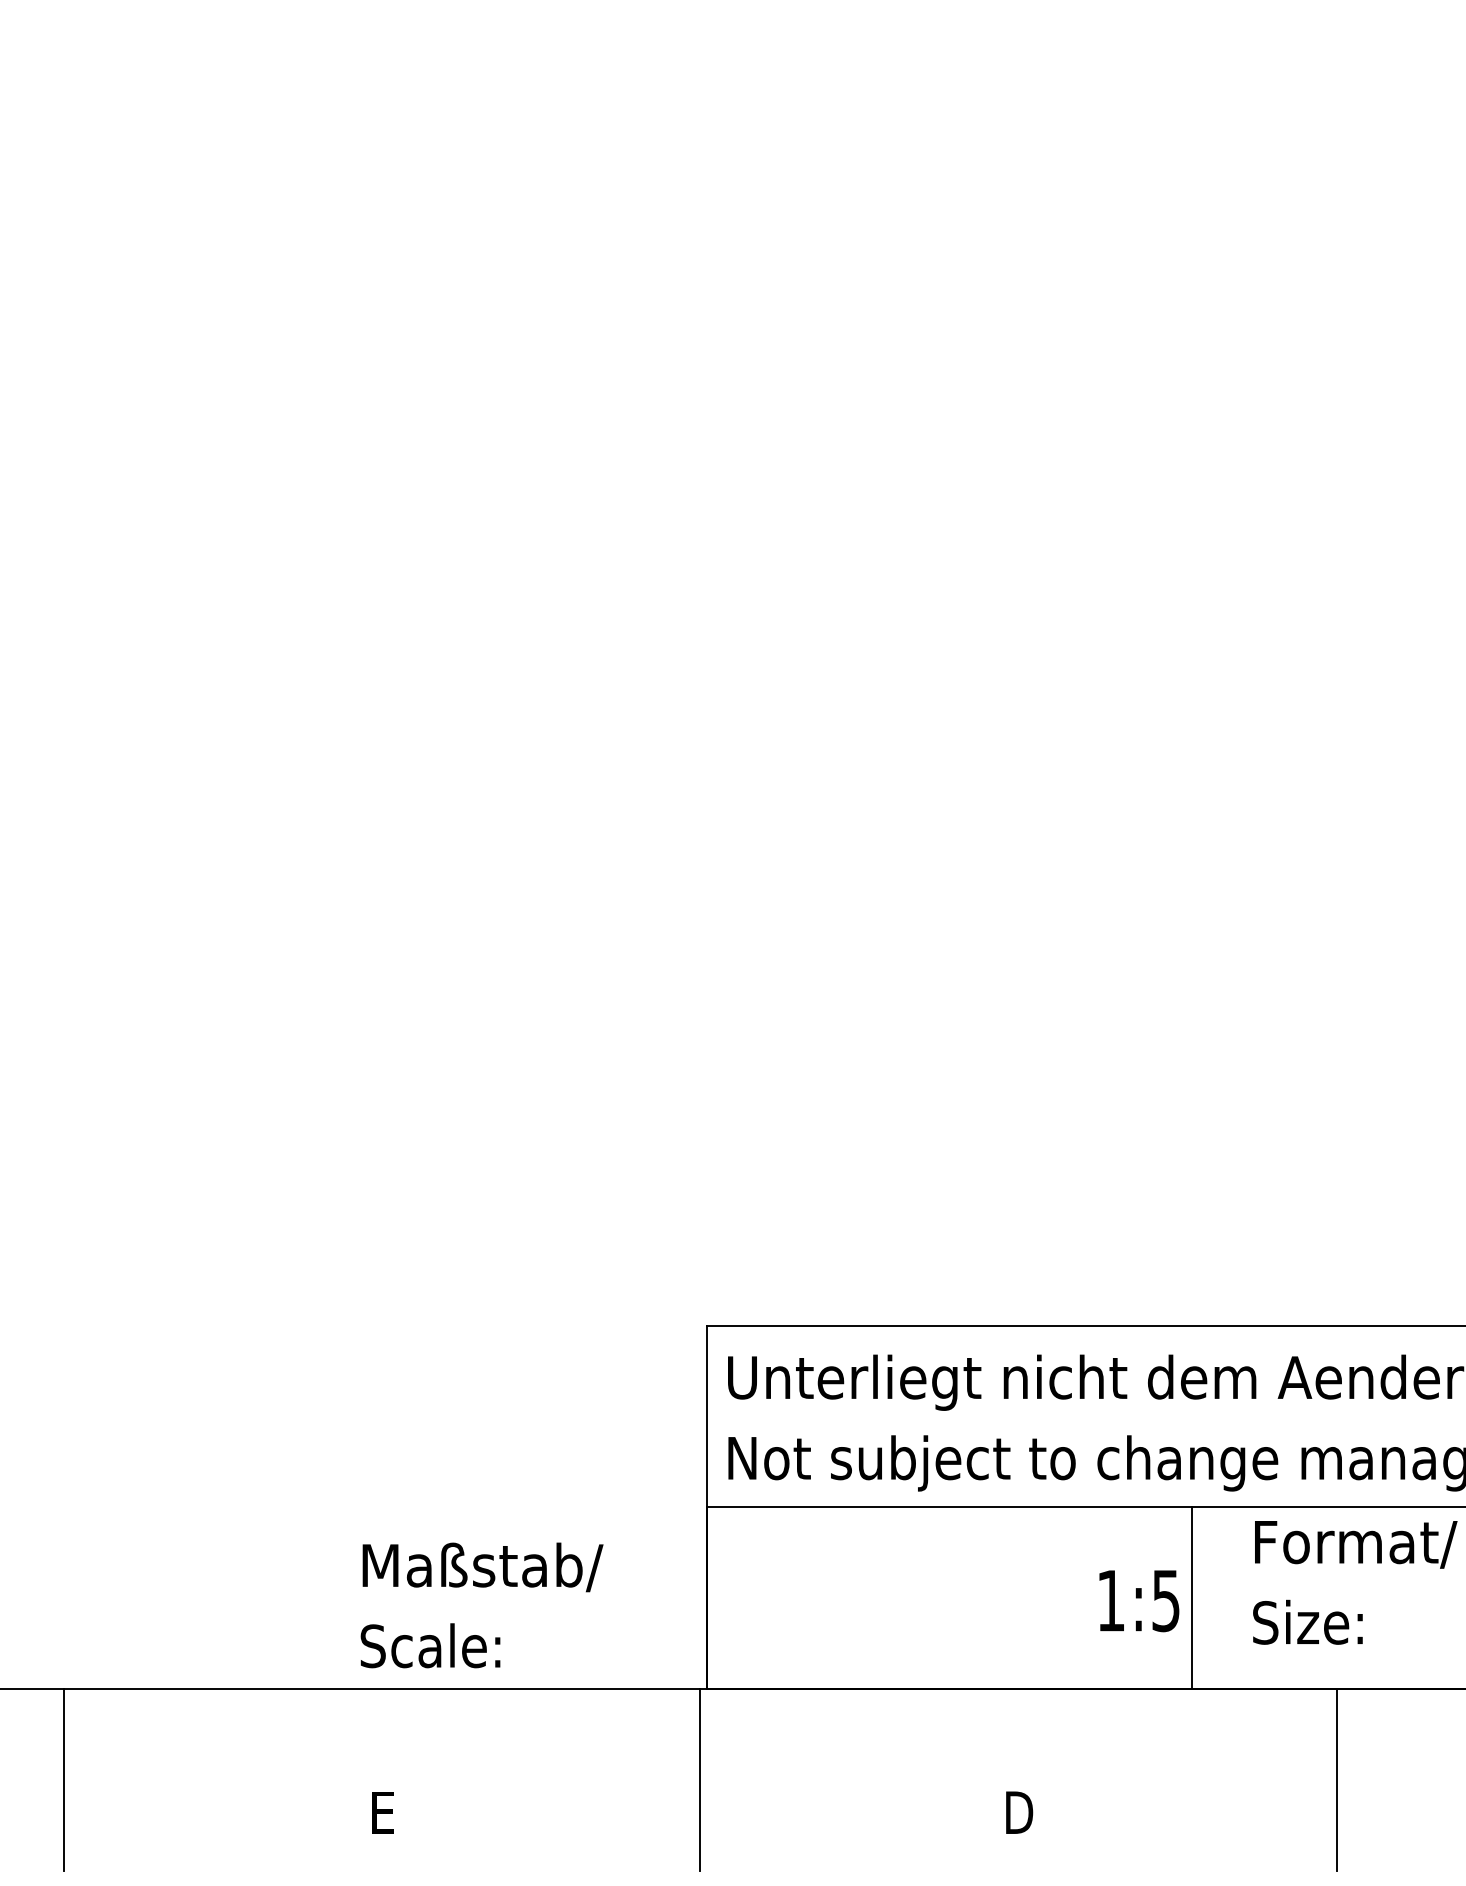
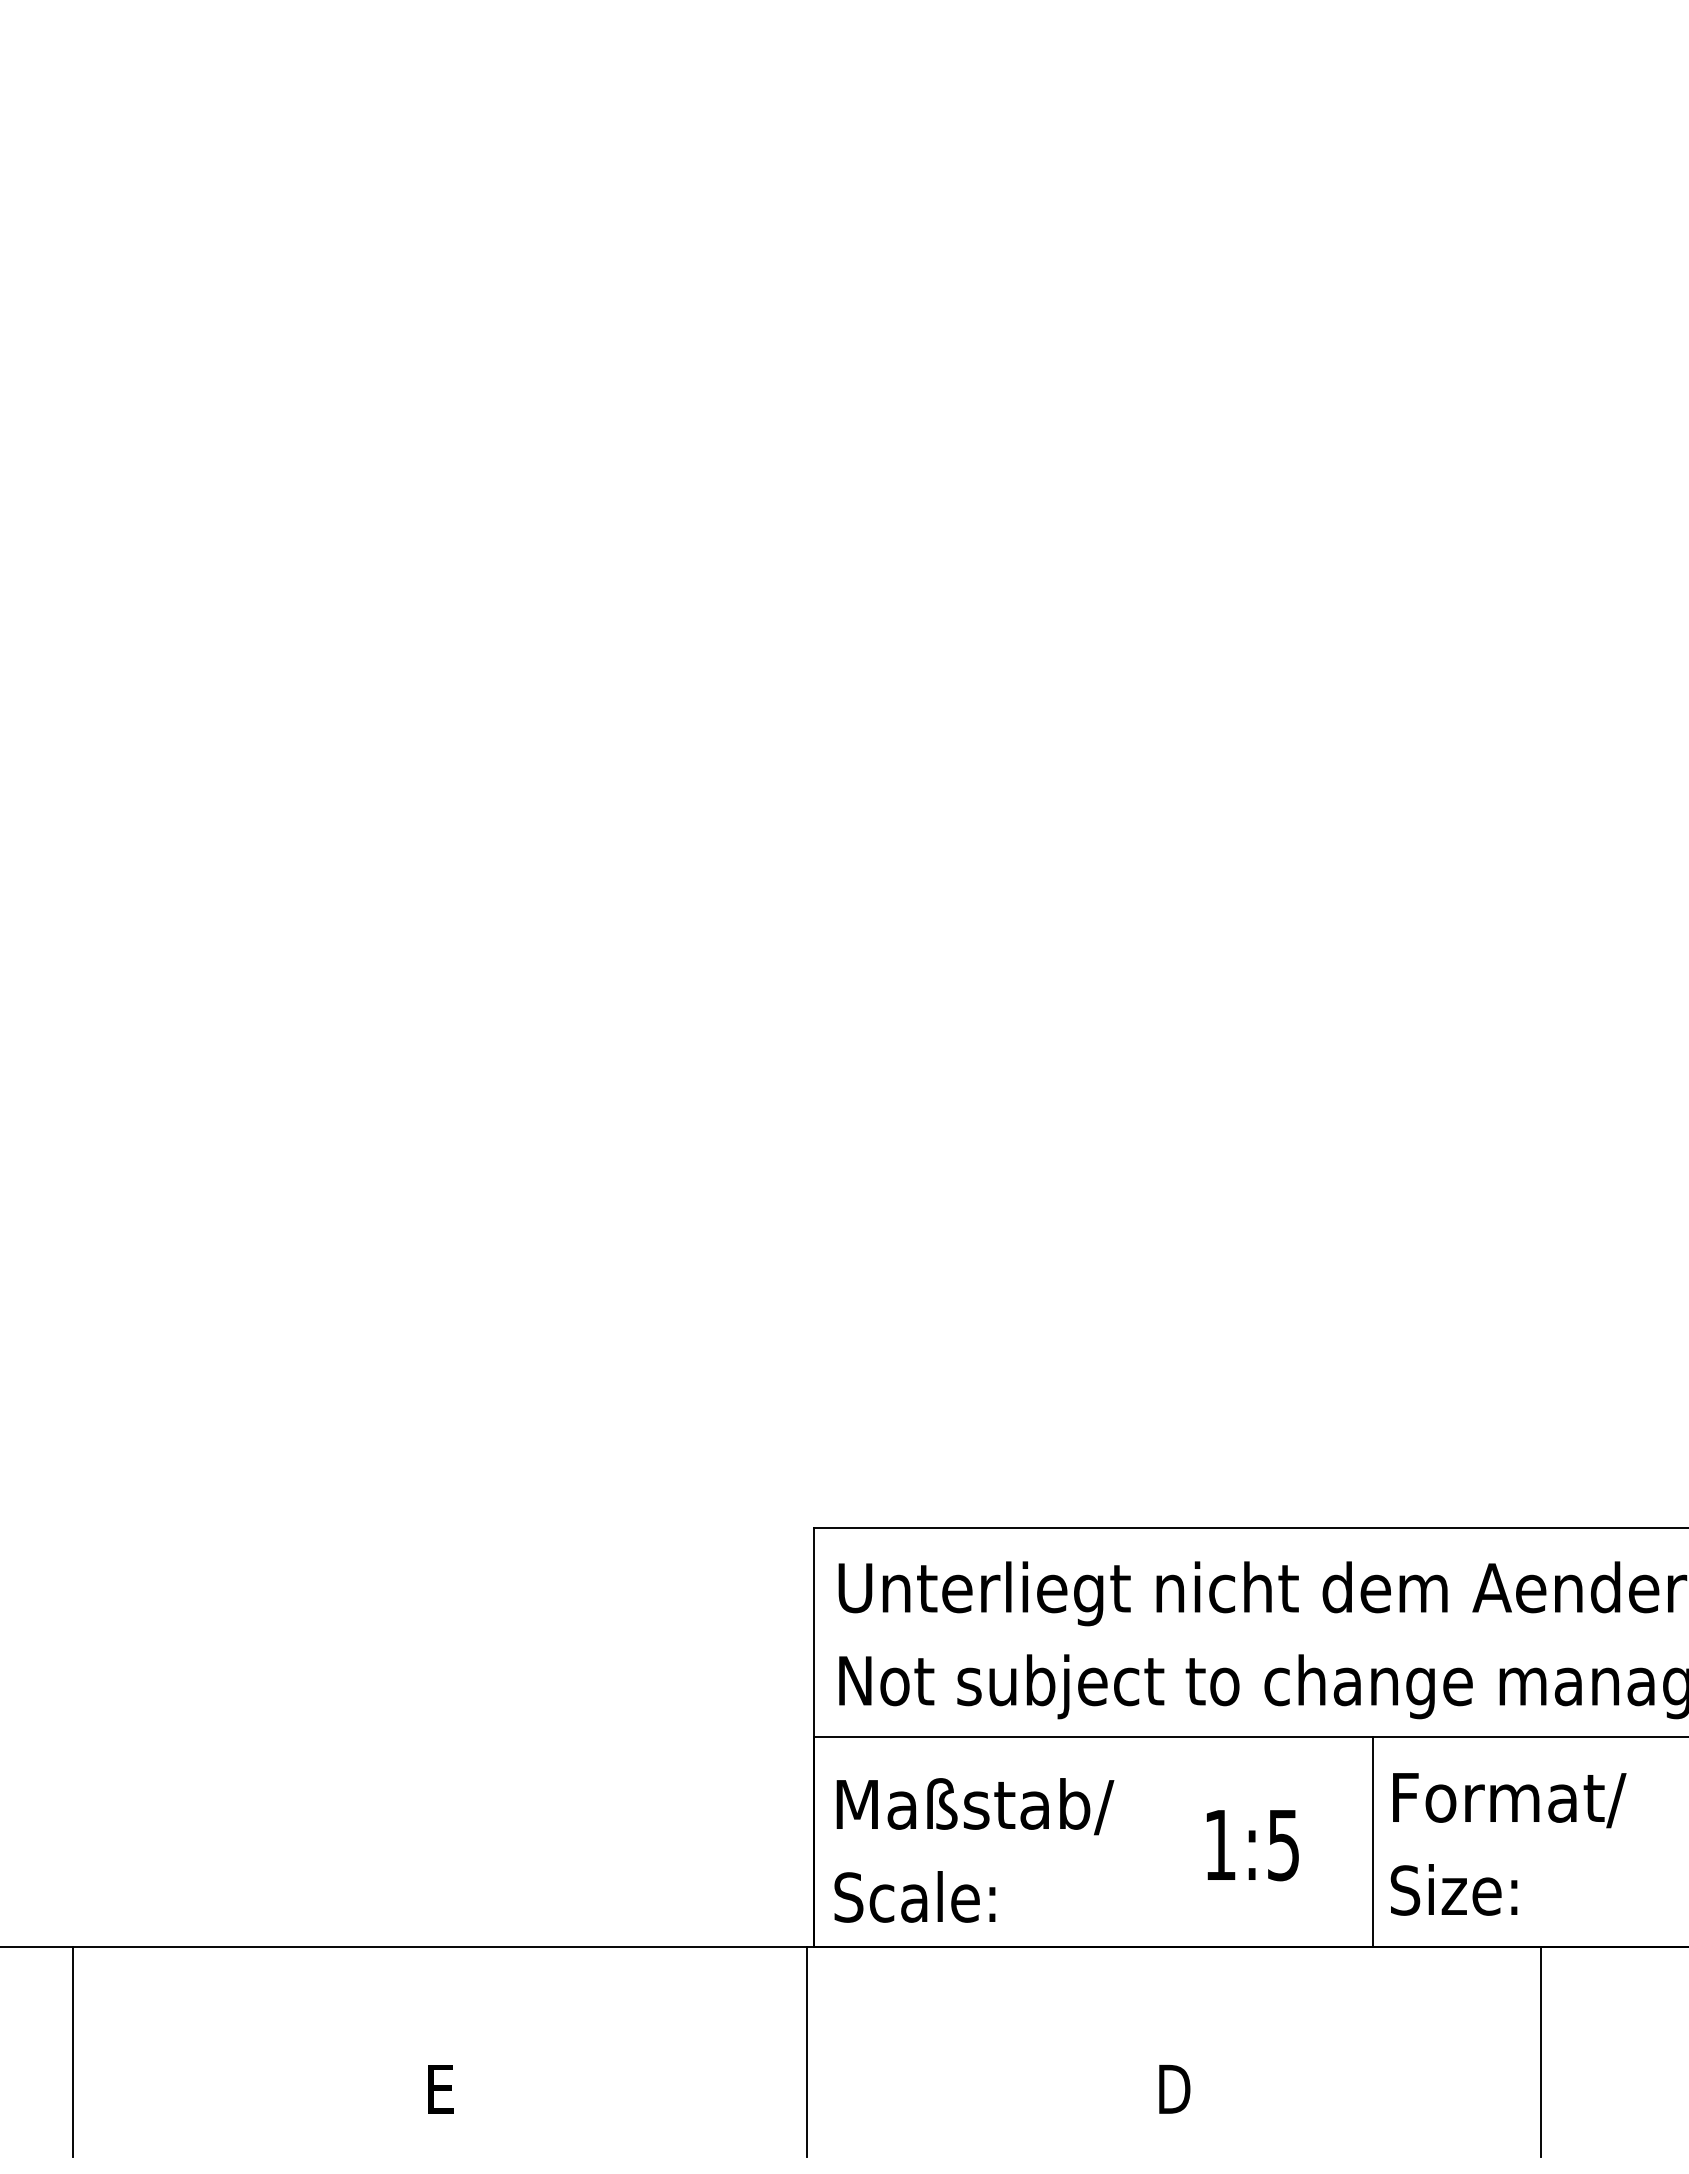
text: (1355, 1582) -> (1508, 1844), moved
text: (1139, 1601) -> (1252, 1845), moved
text: (482, 1605) -> (974, 1850), moved

